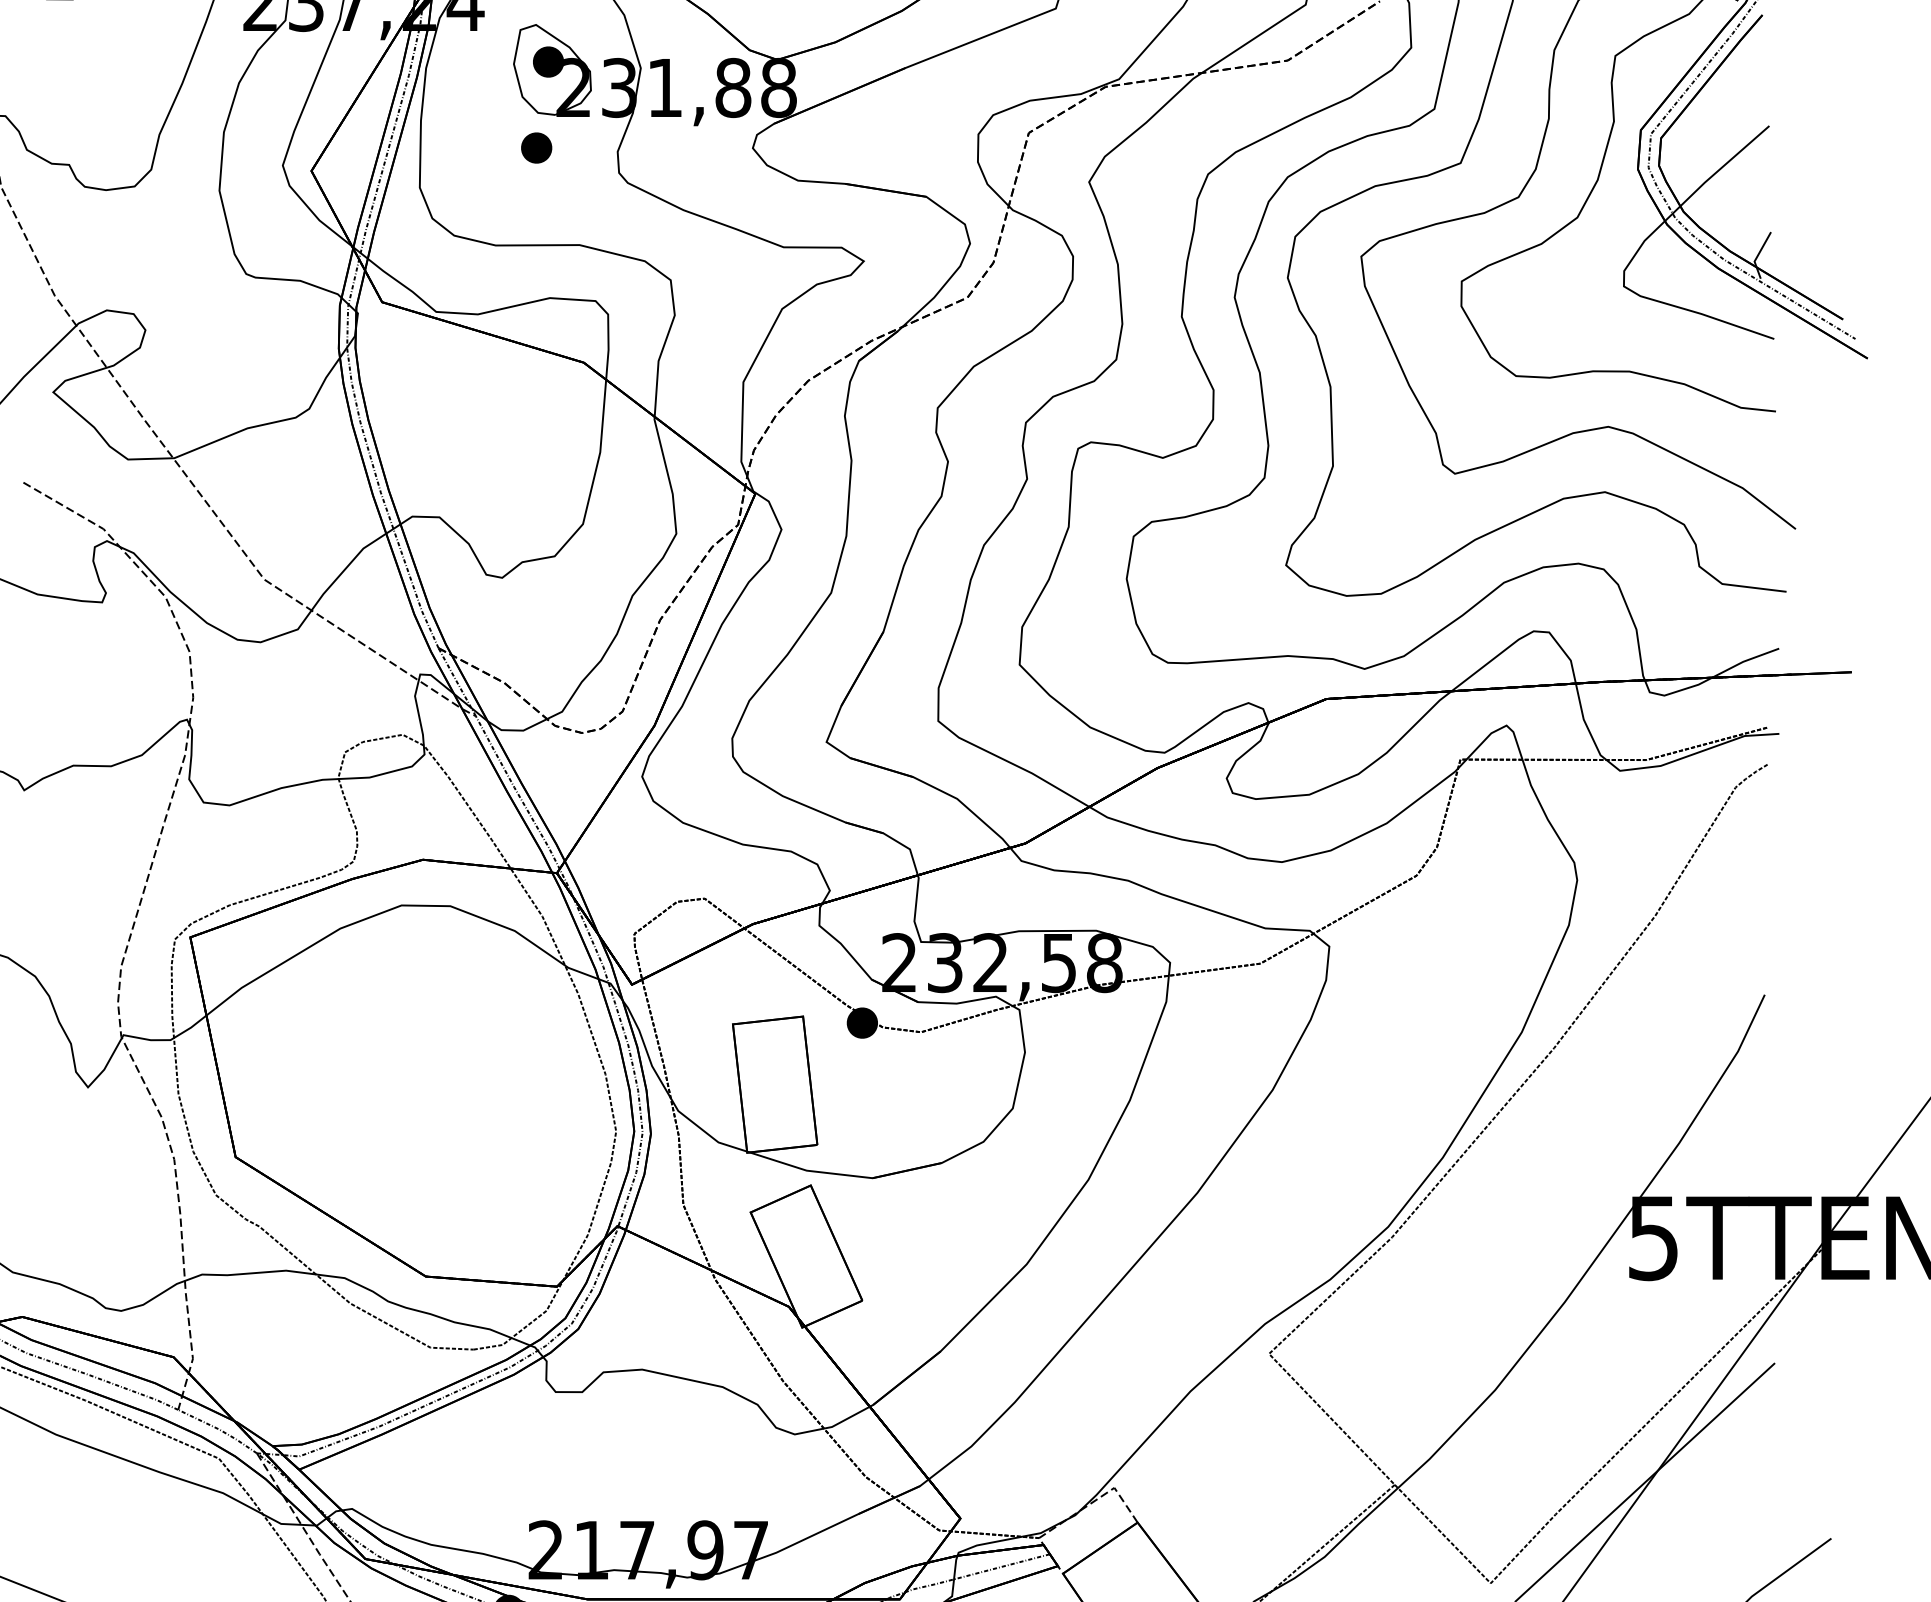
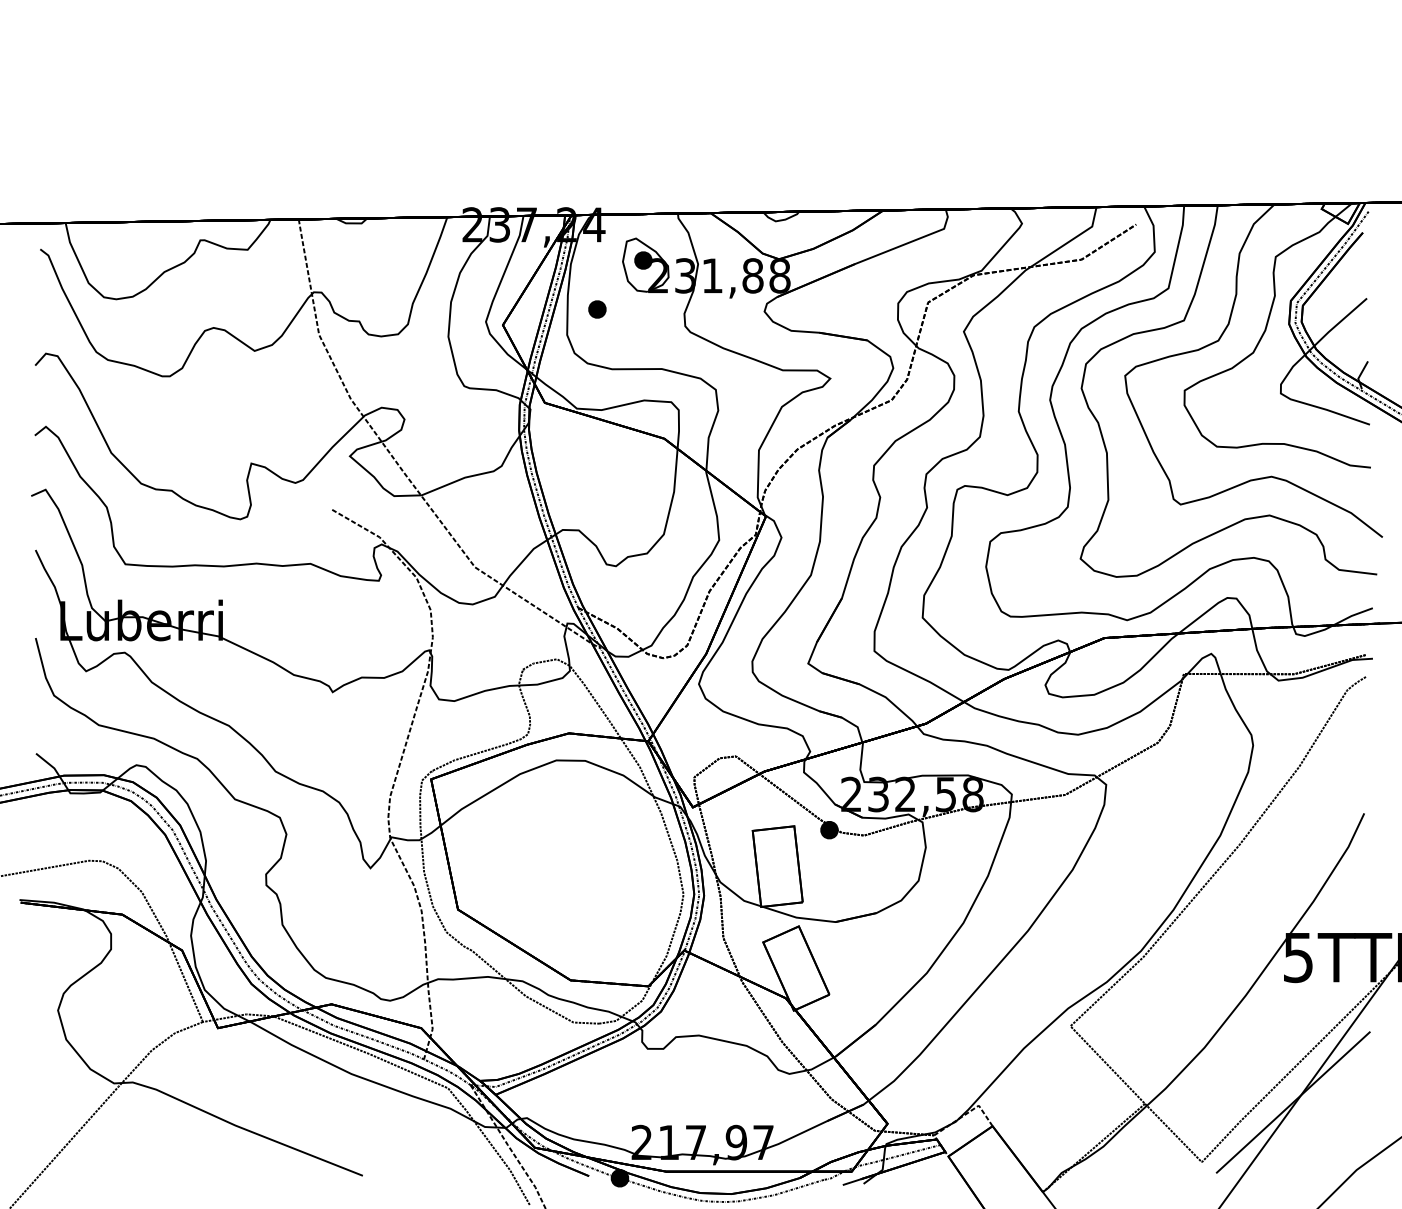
part: (536, 148) -> (597, 309), moved

